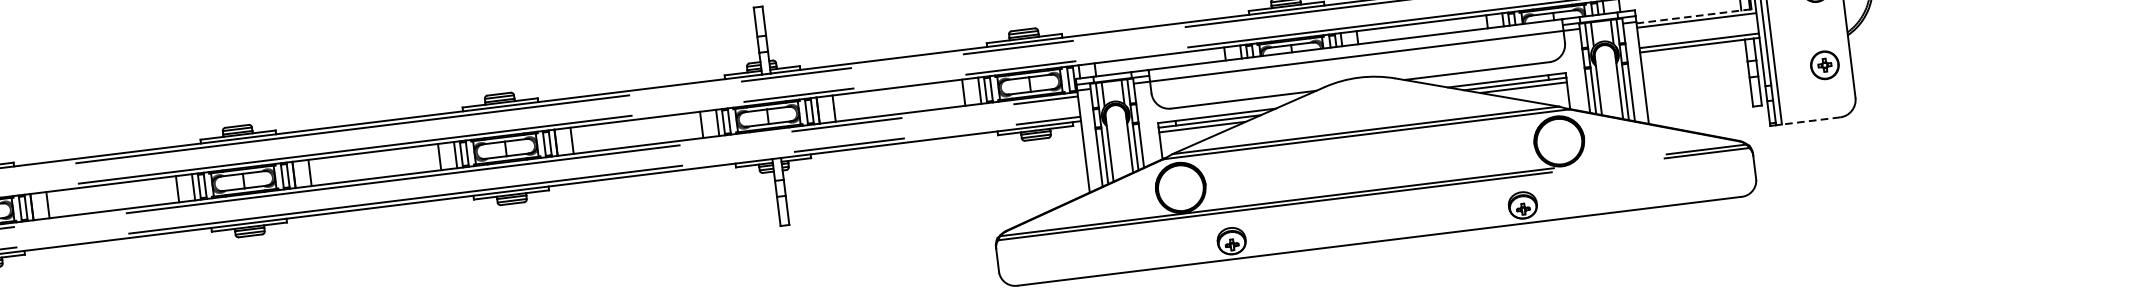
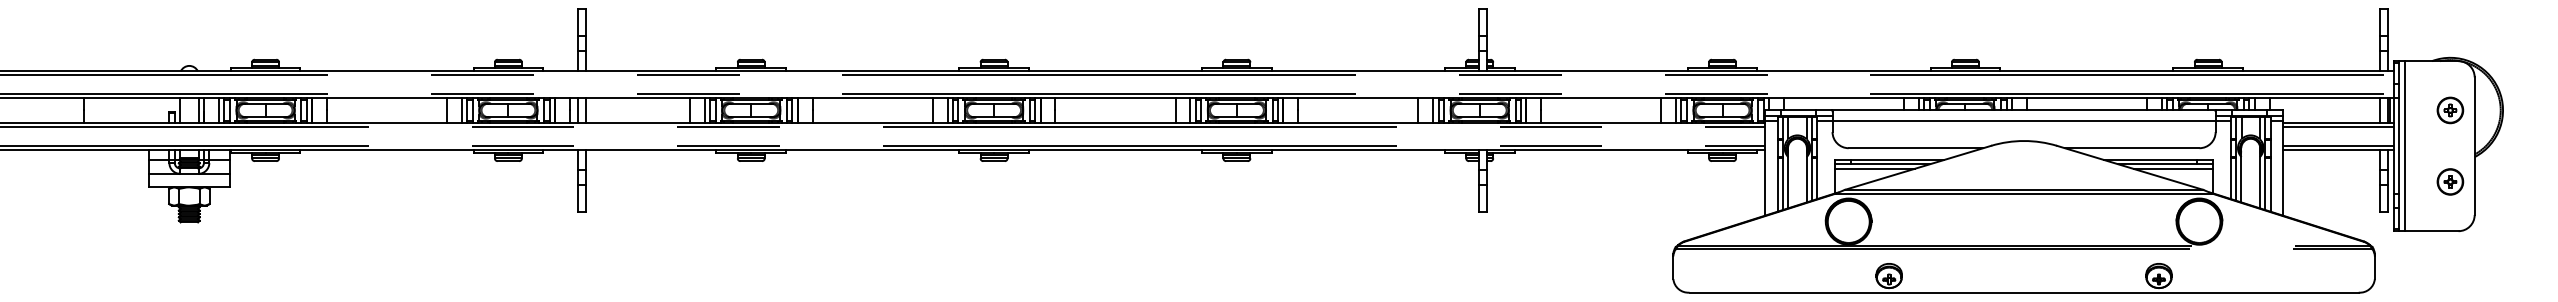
line: (1696, 15) -> (2338, 122), dashed -> solid
line: (1811, 121) -> (2431, 231), dashed -> solid

